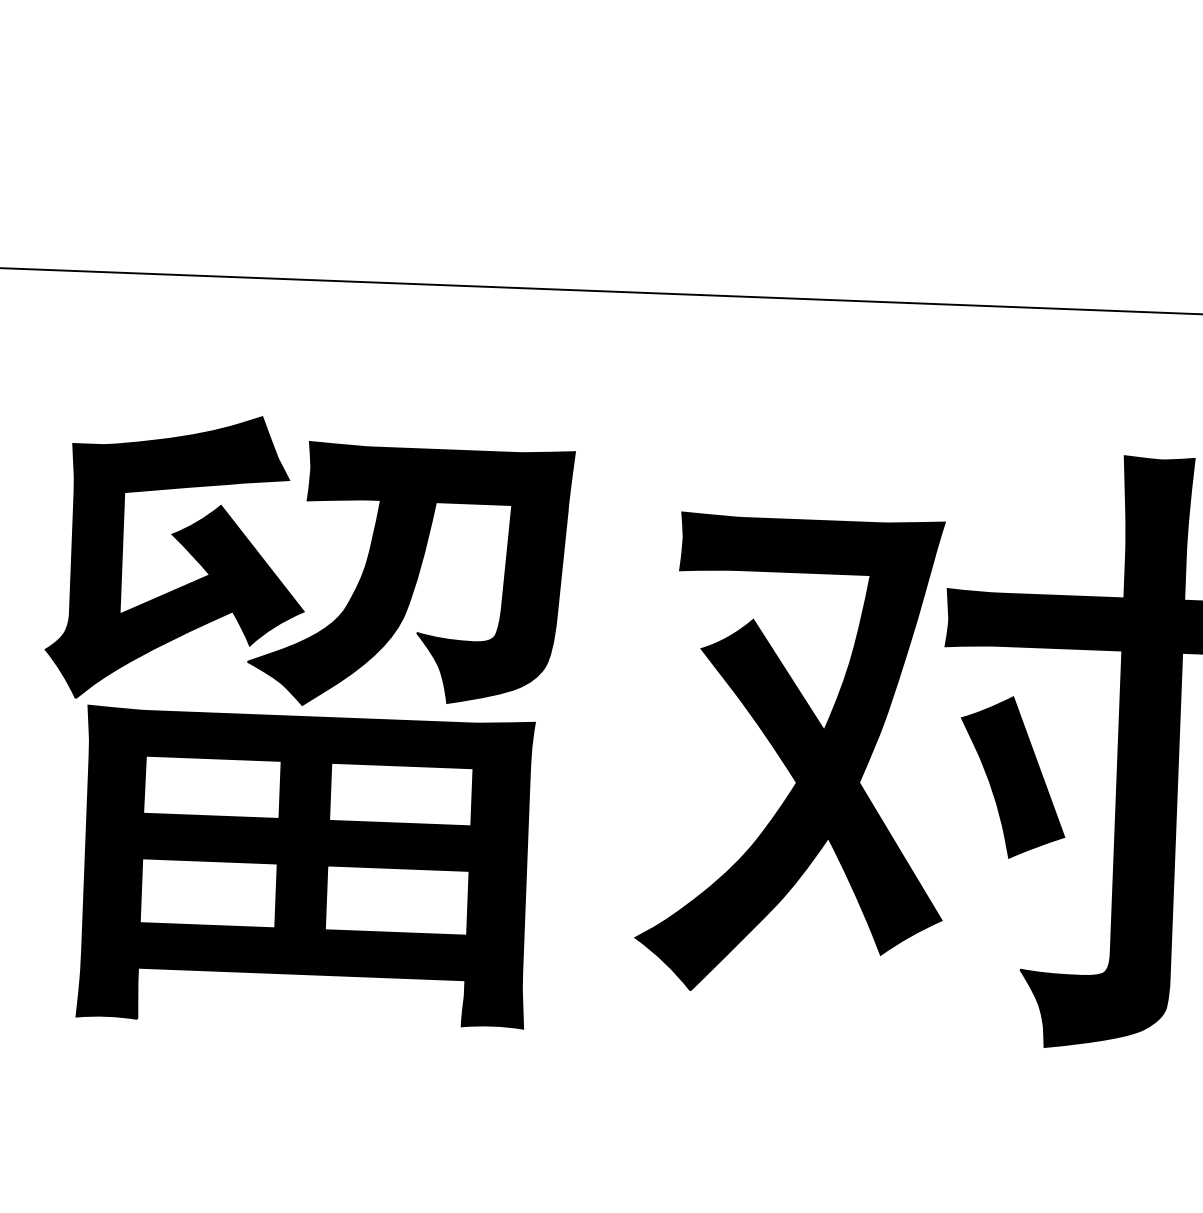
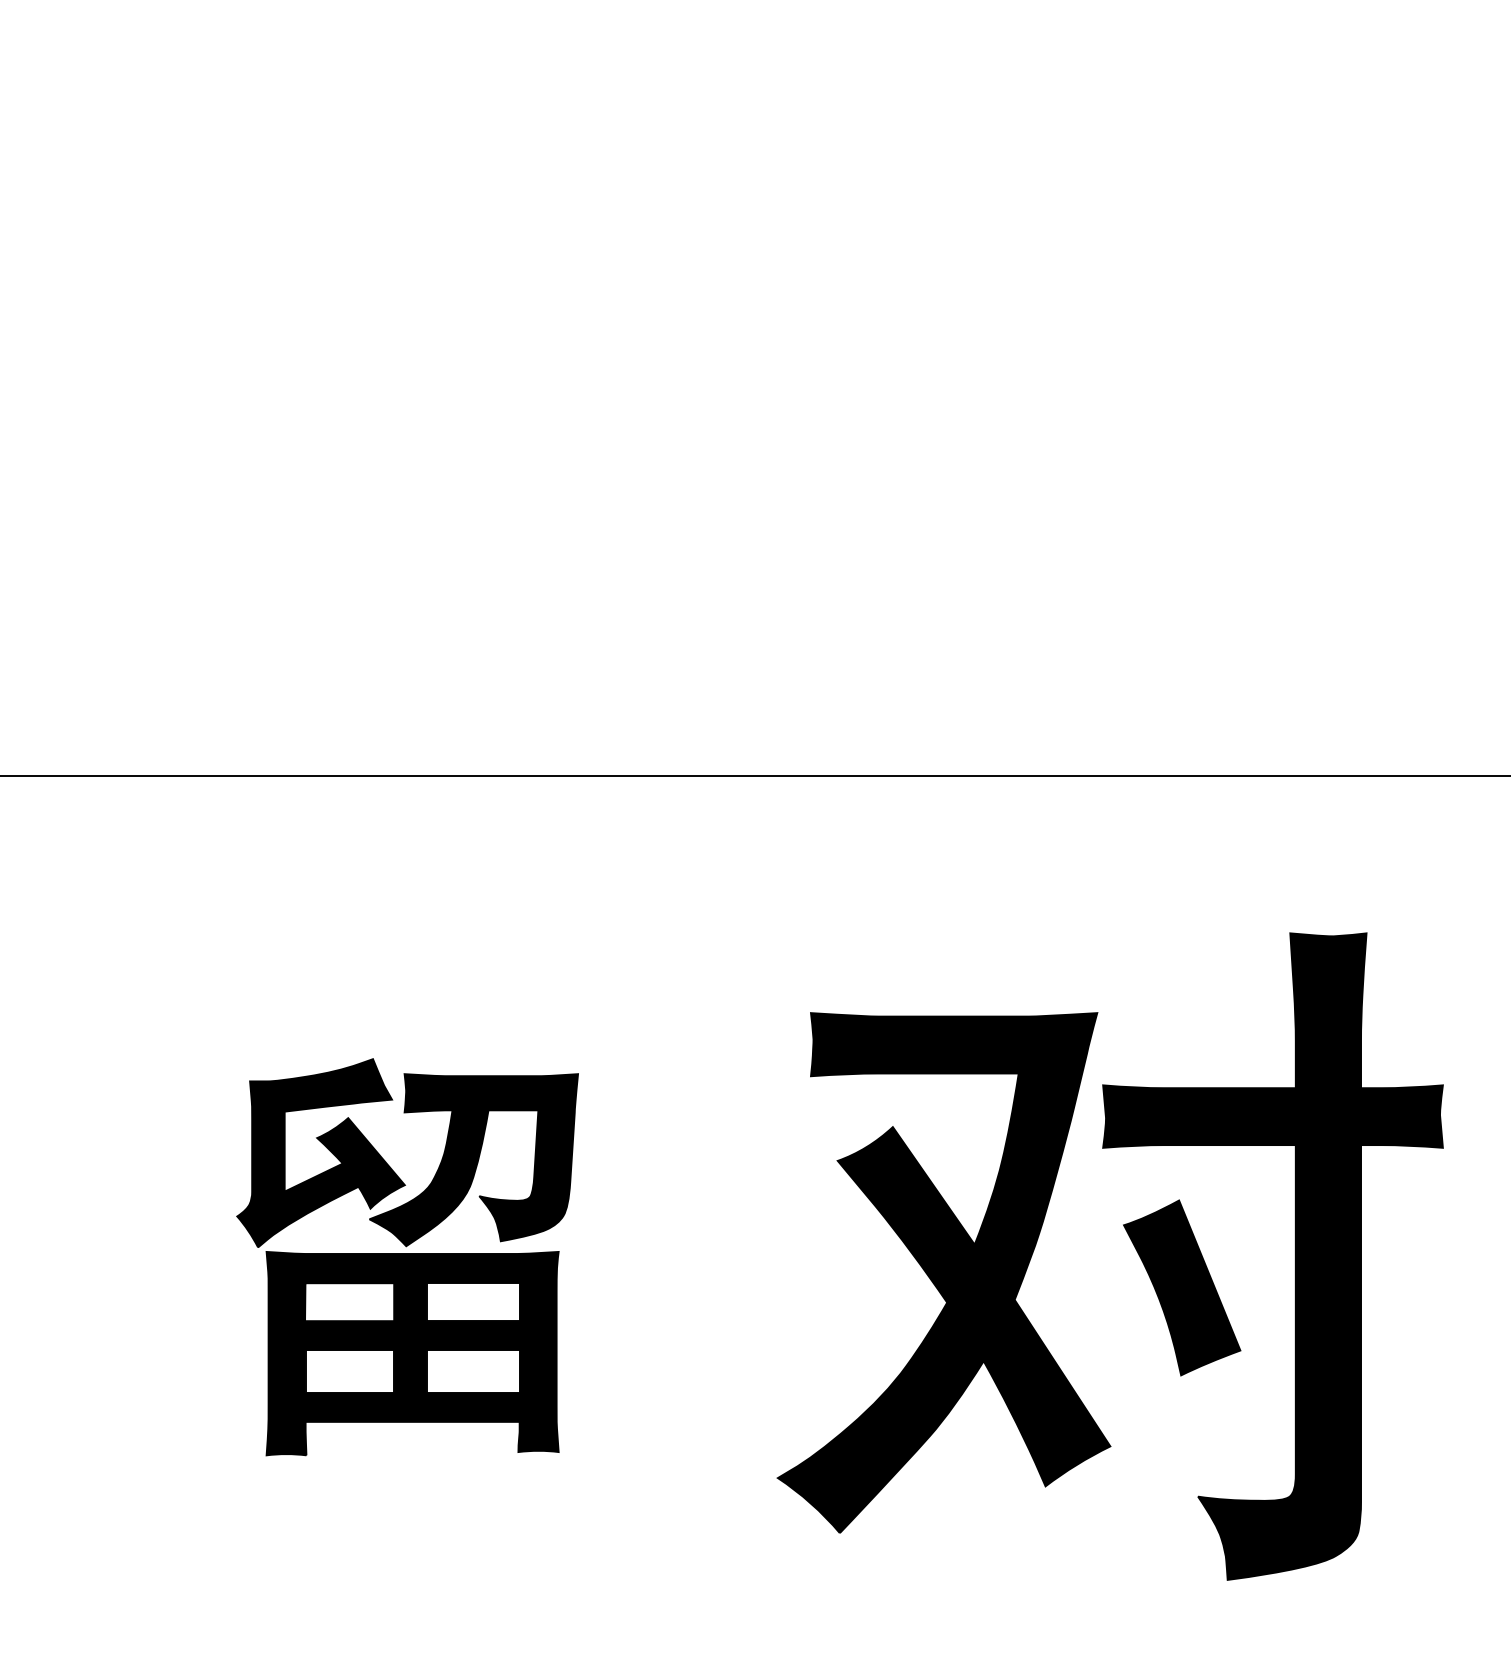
part: (303, 722) -> (407, 1257), size x0.6

